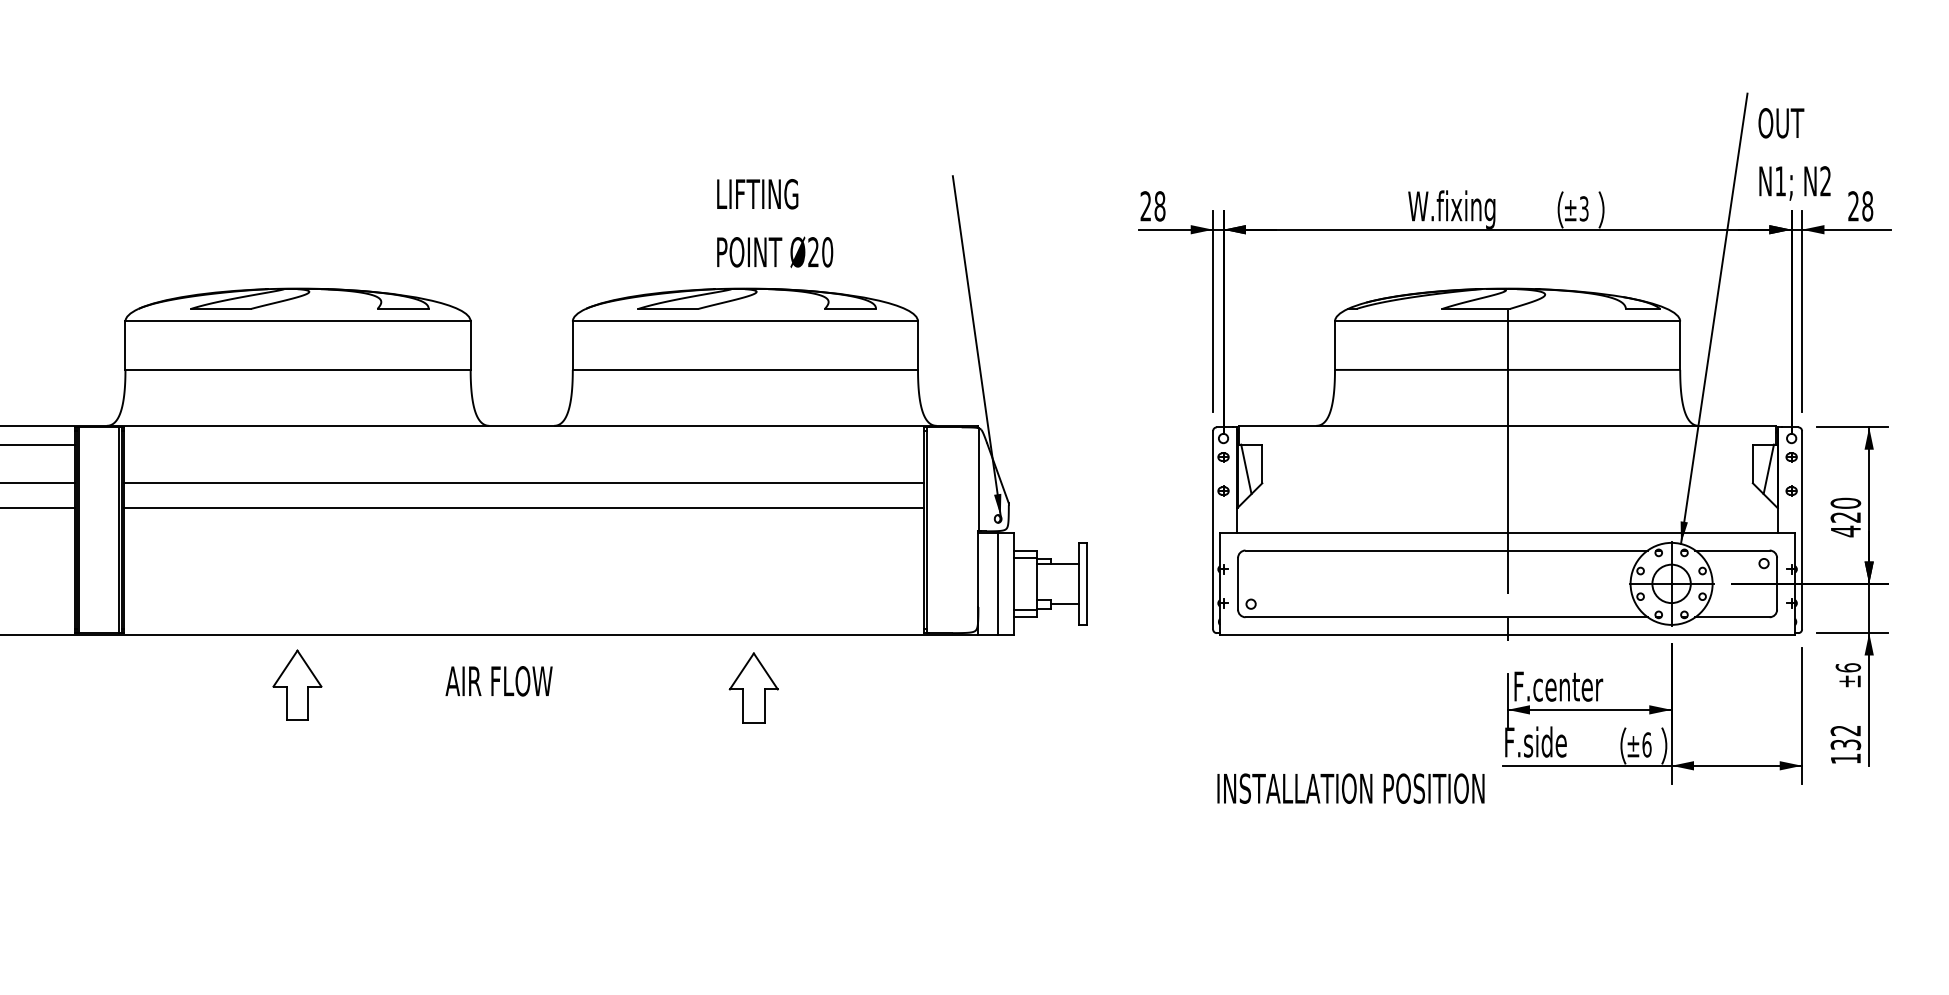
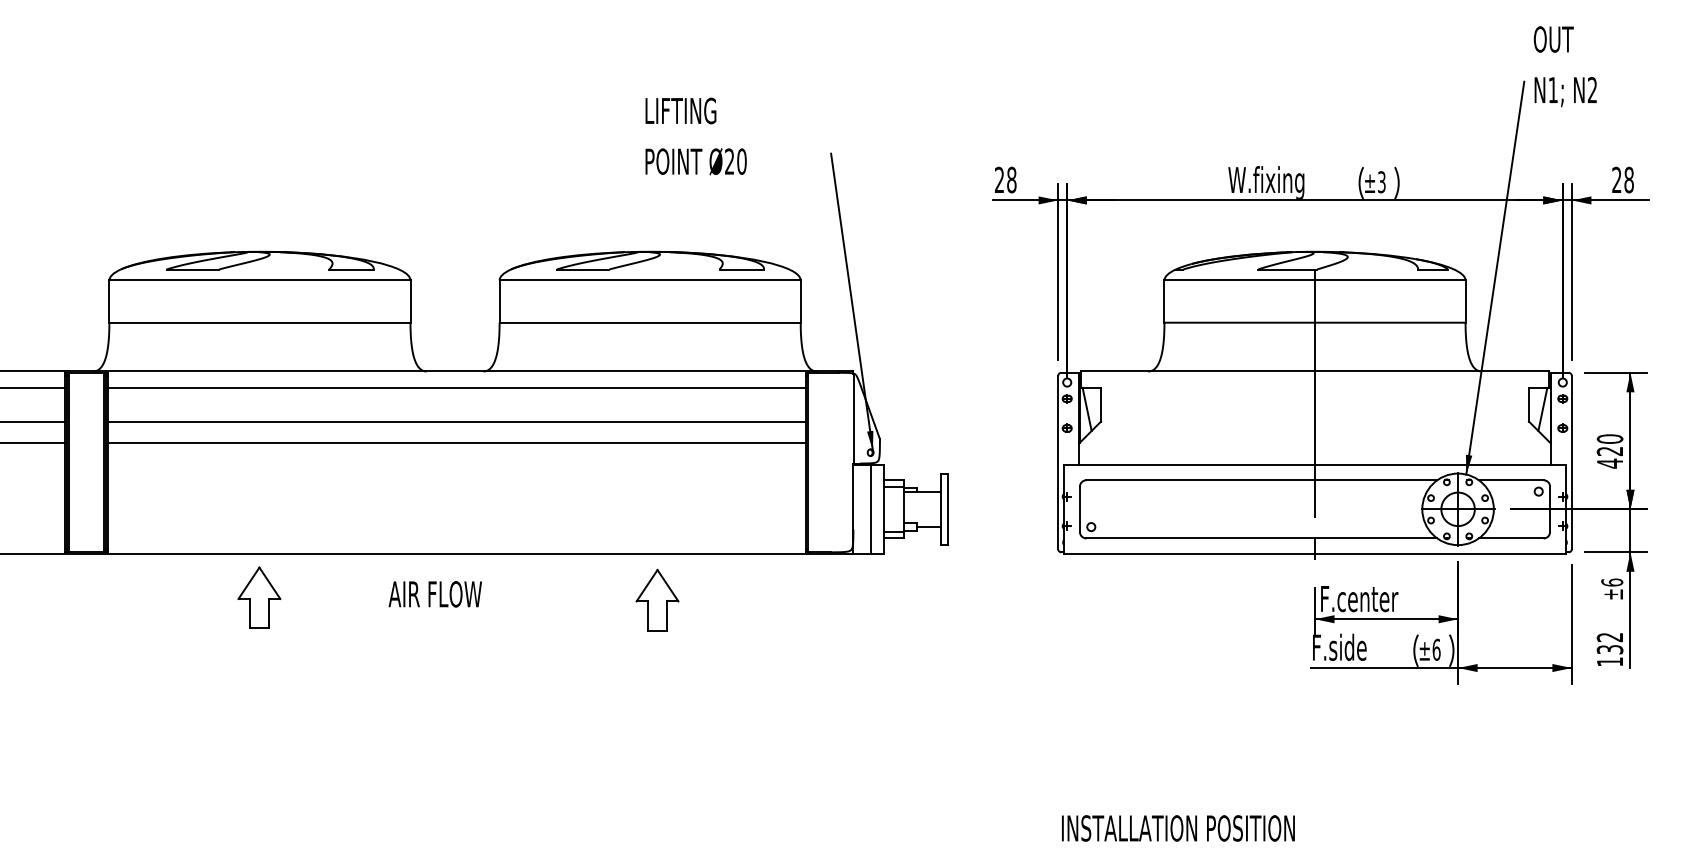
text: (1794, 154) -> (1565, 66), moved
text: (775, 223) -> (696, 136), moved
line: (523, 444) -> (456, 387), added
text: (1350, 788) -> (1177, 828), moved

